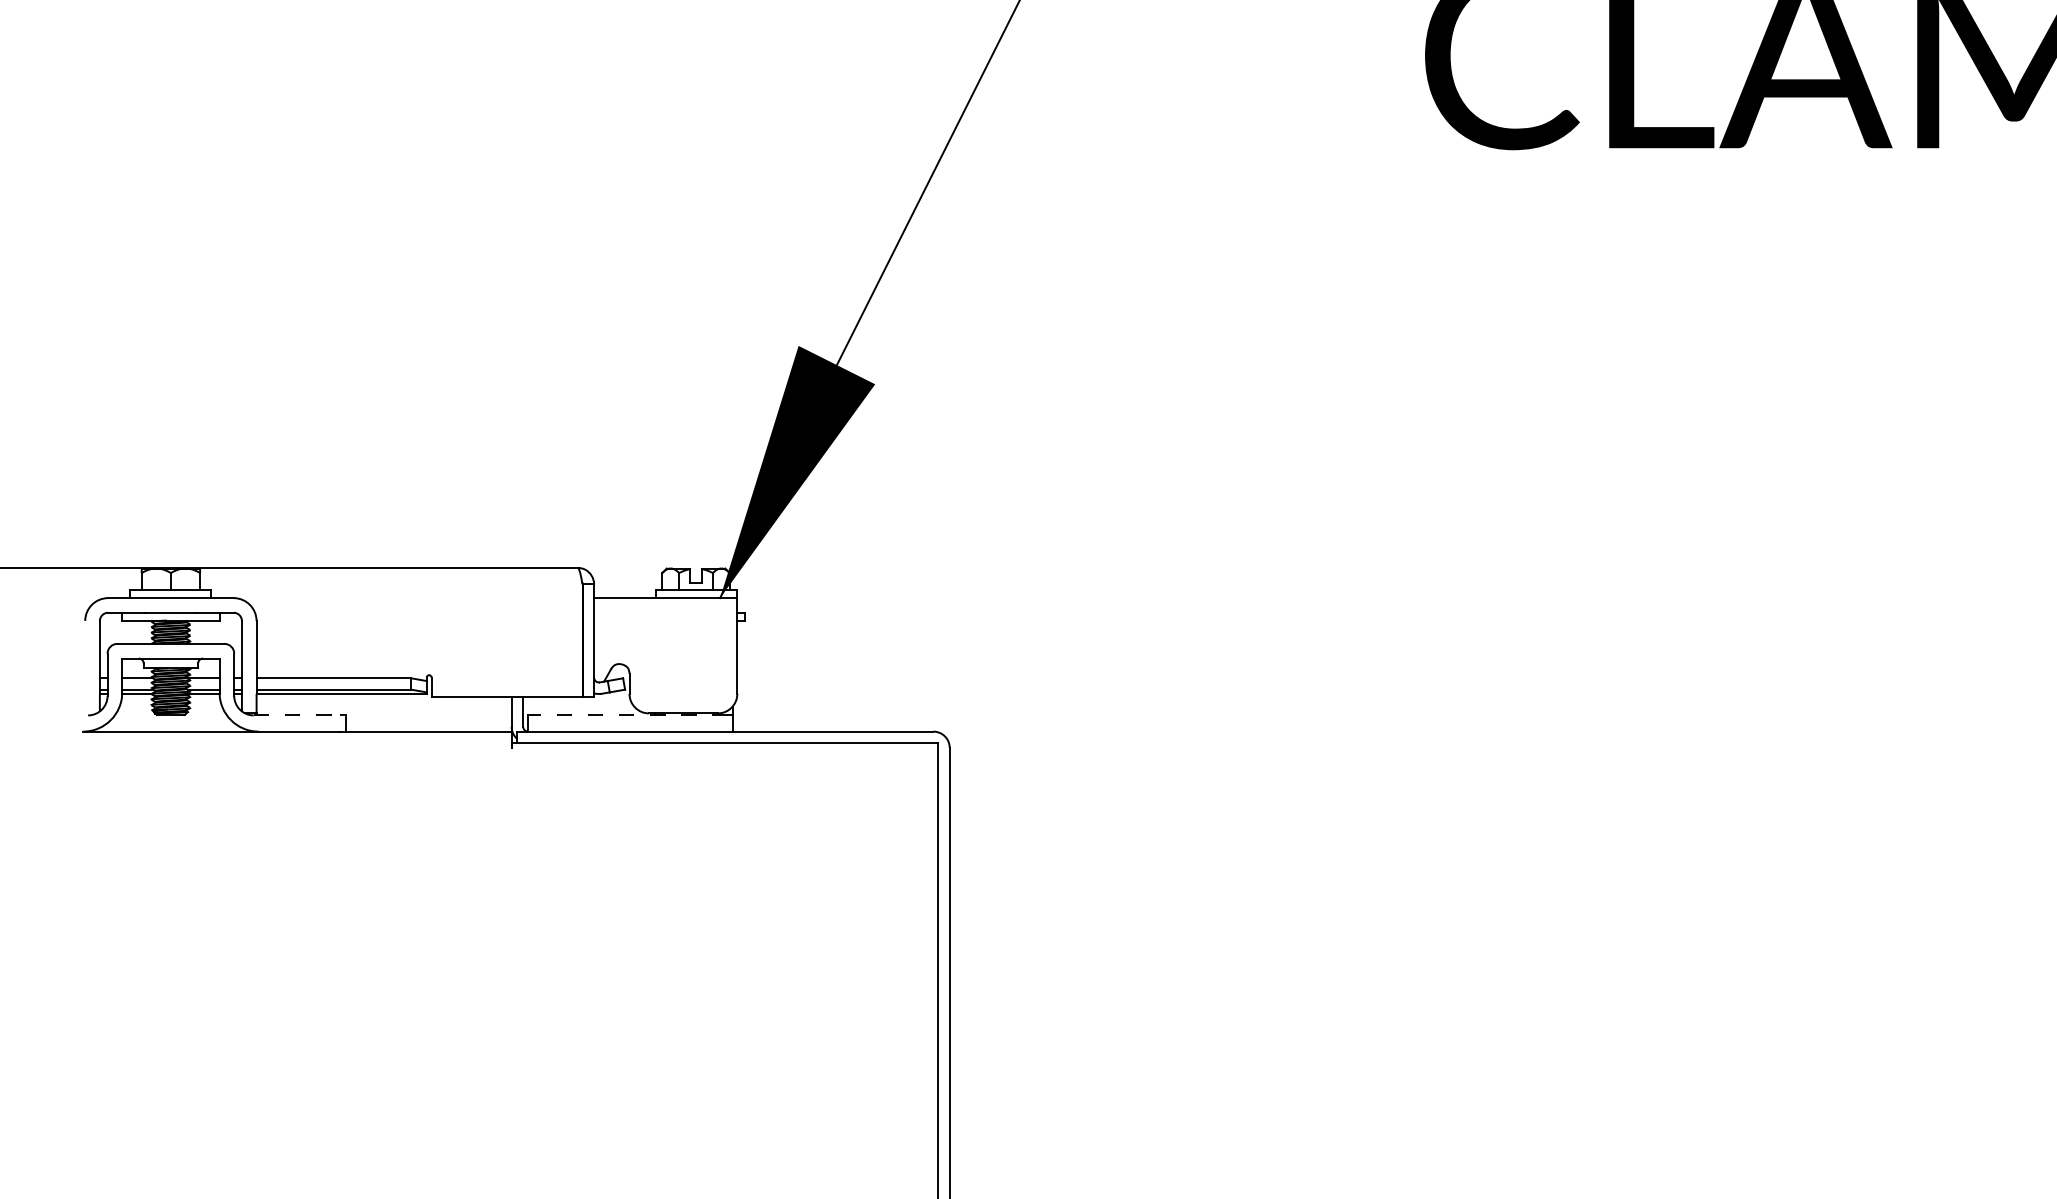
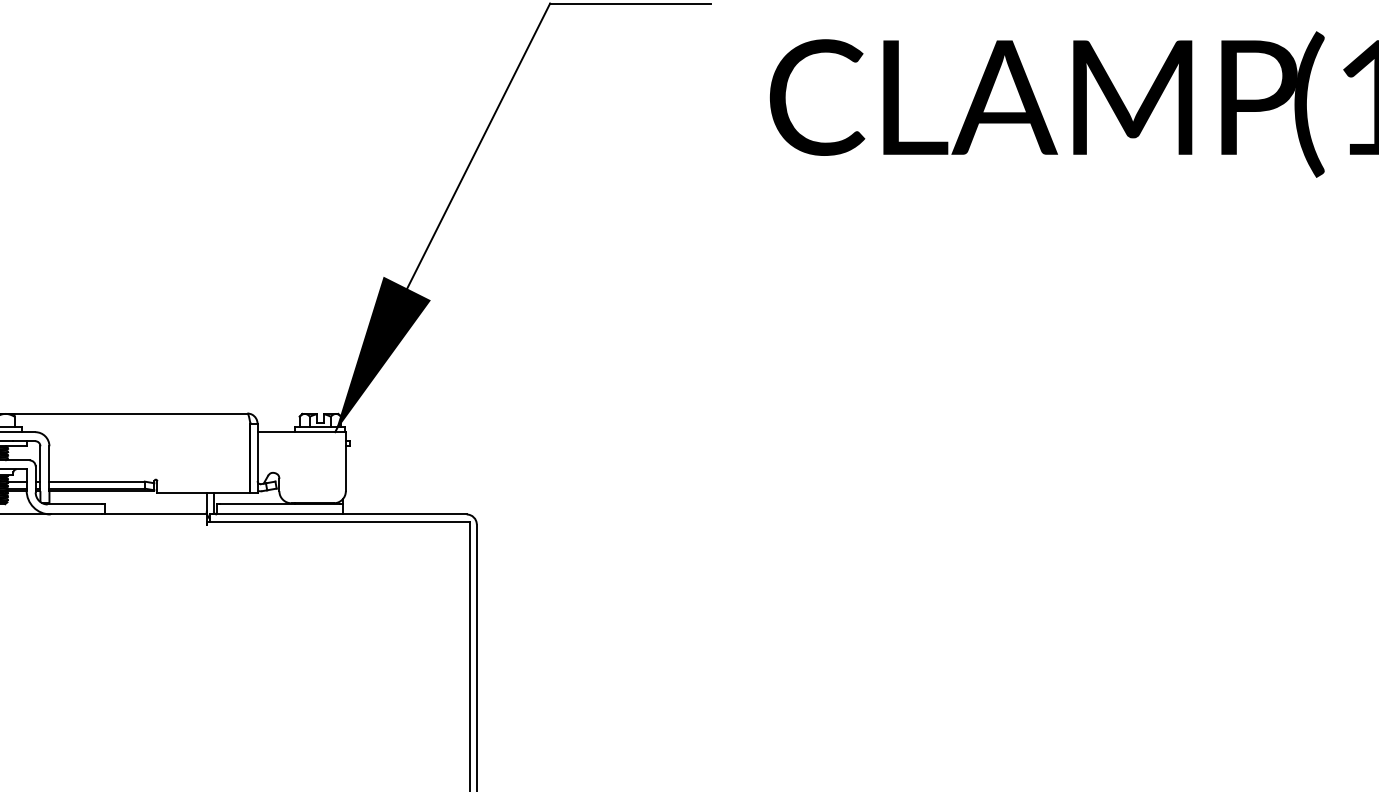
line: (298, 715) -> (75, 504), dashed -> solid
line: (629, 715) -> (279, 504), dashed -> solid

